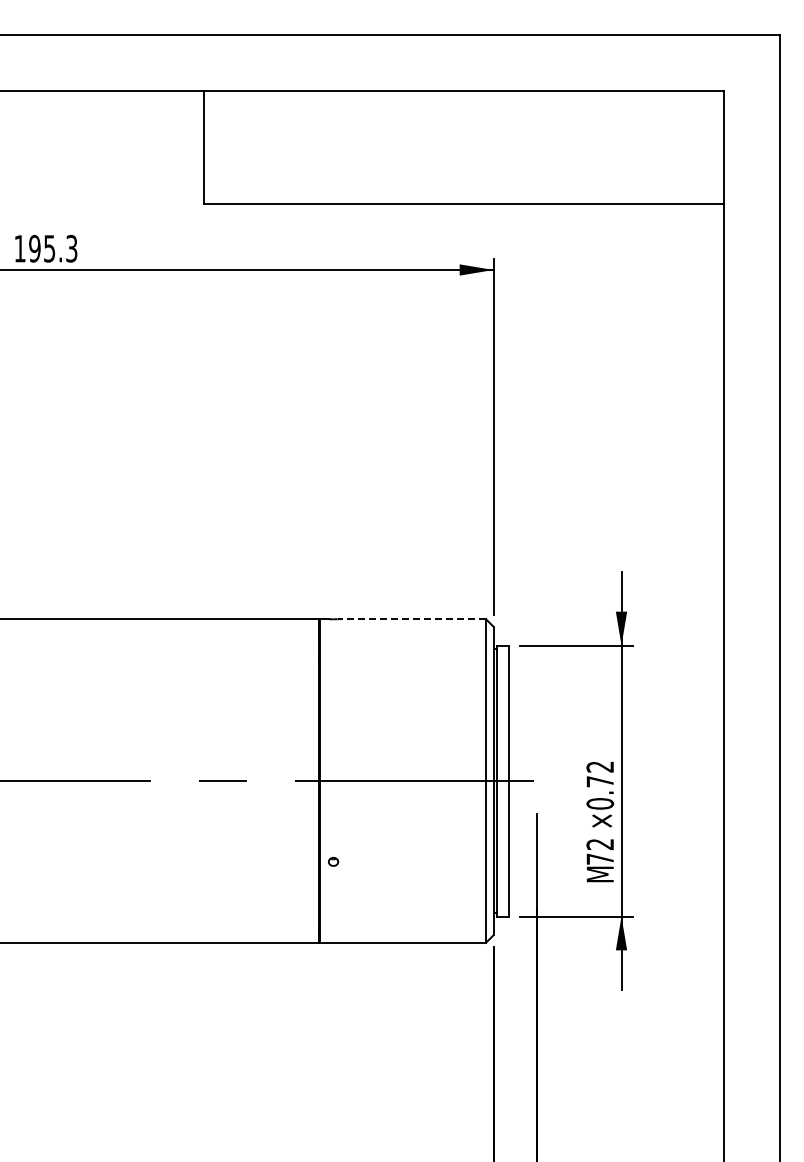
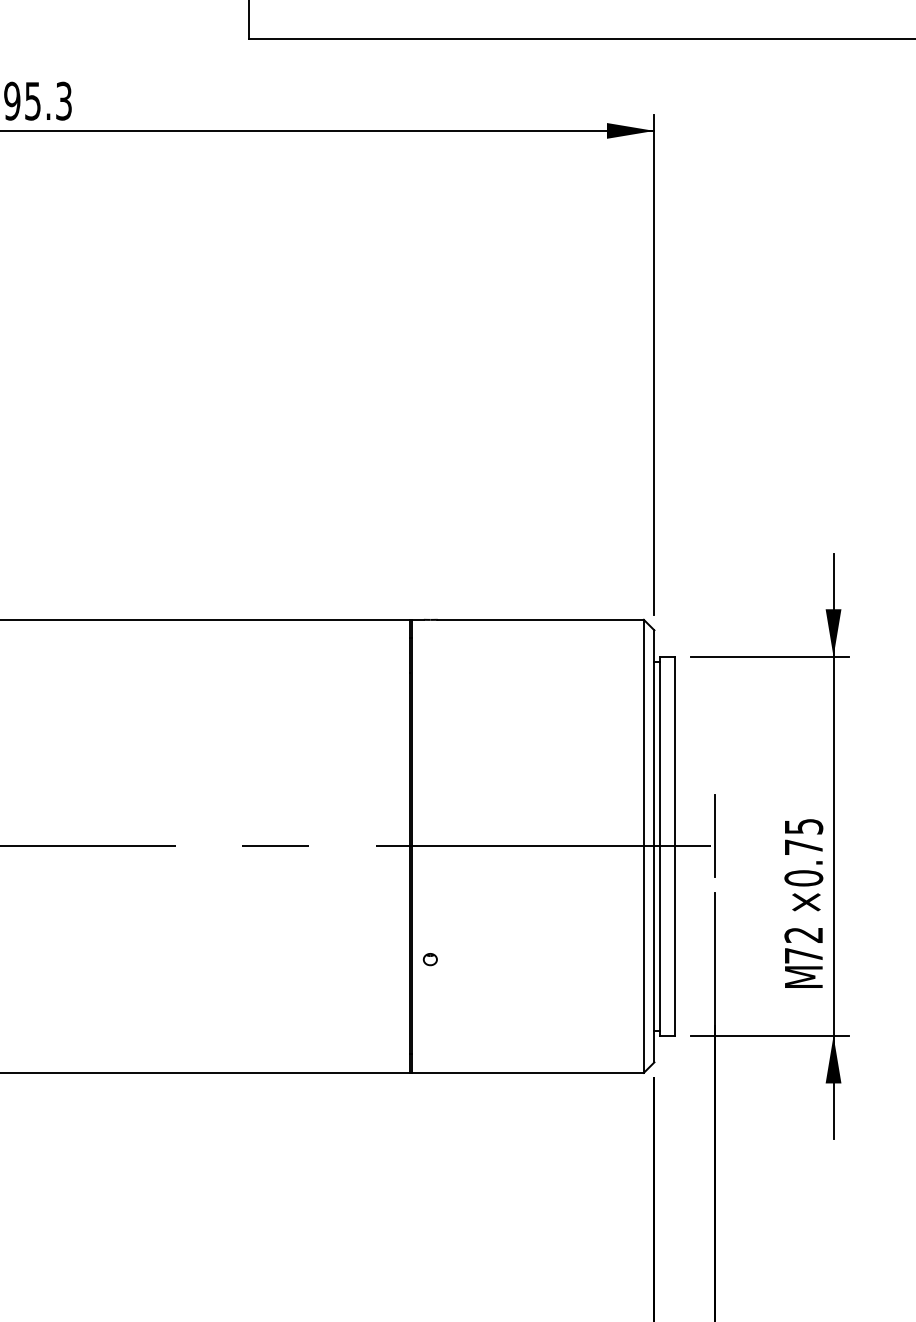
line: (412, 619) -> (540, 620), dashed -> solid
text: (600, 766) -> (804, 826), ×0.72 -> ×0.75
line: (536, 773) -> (714, 835), added

